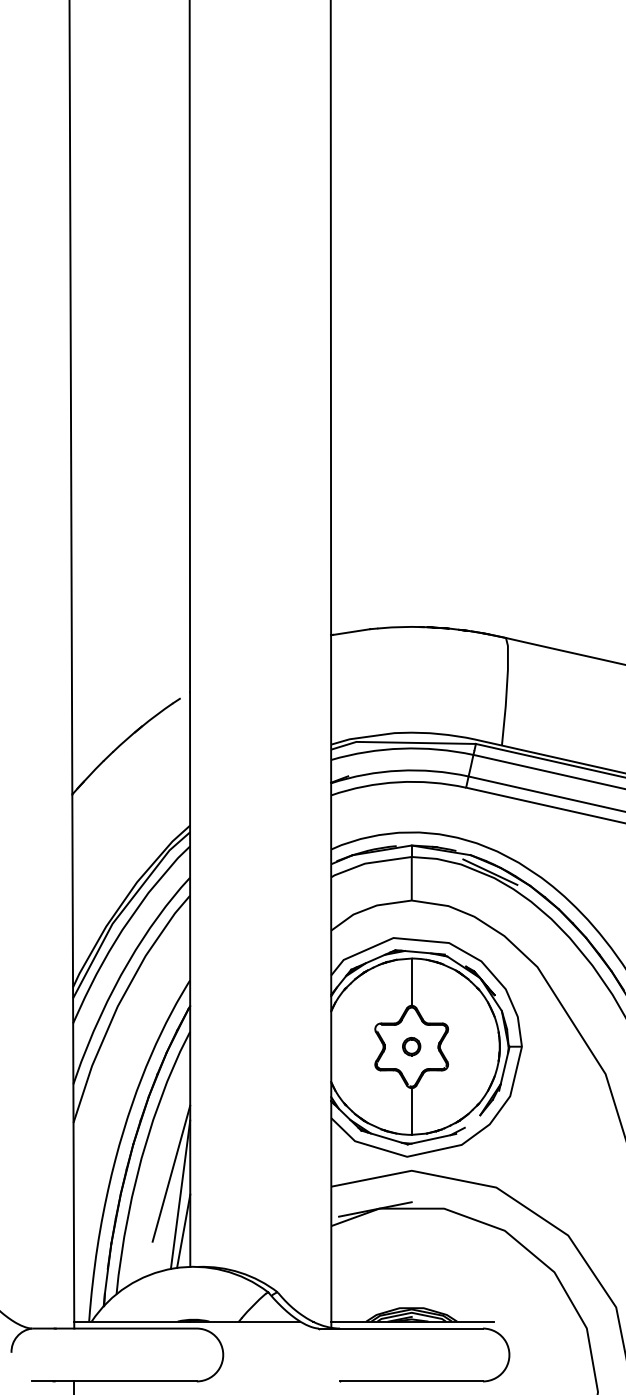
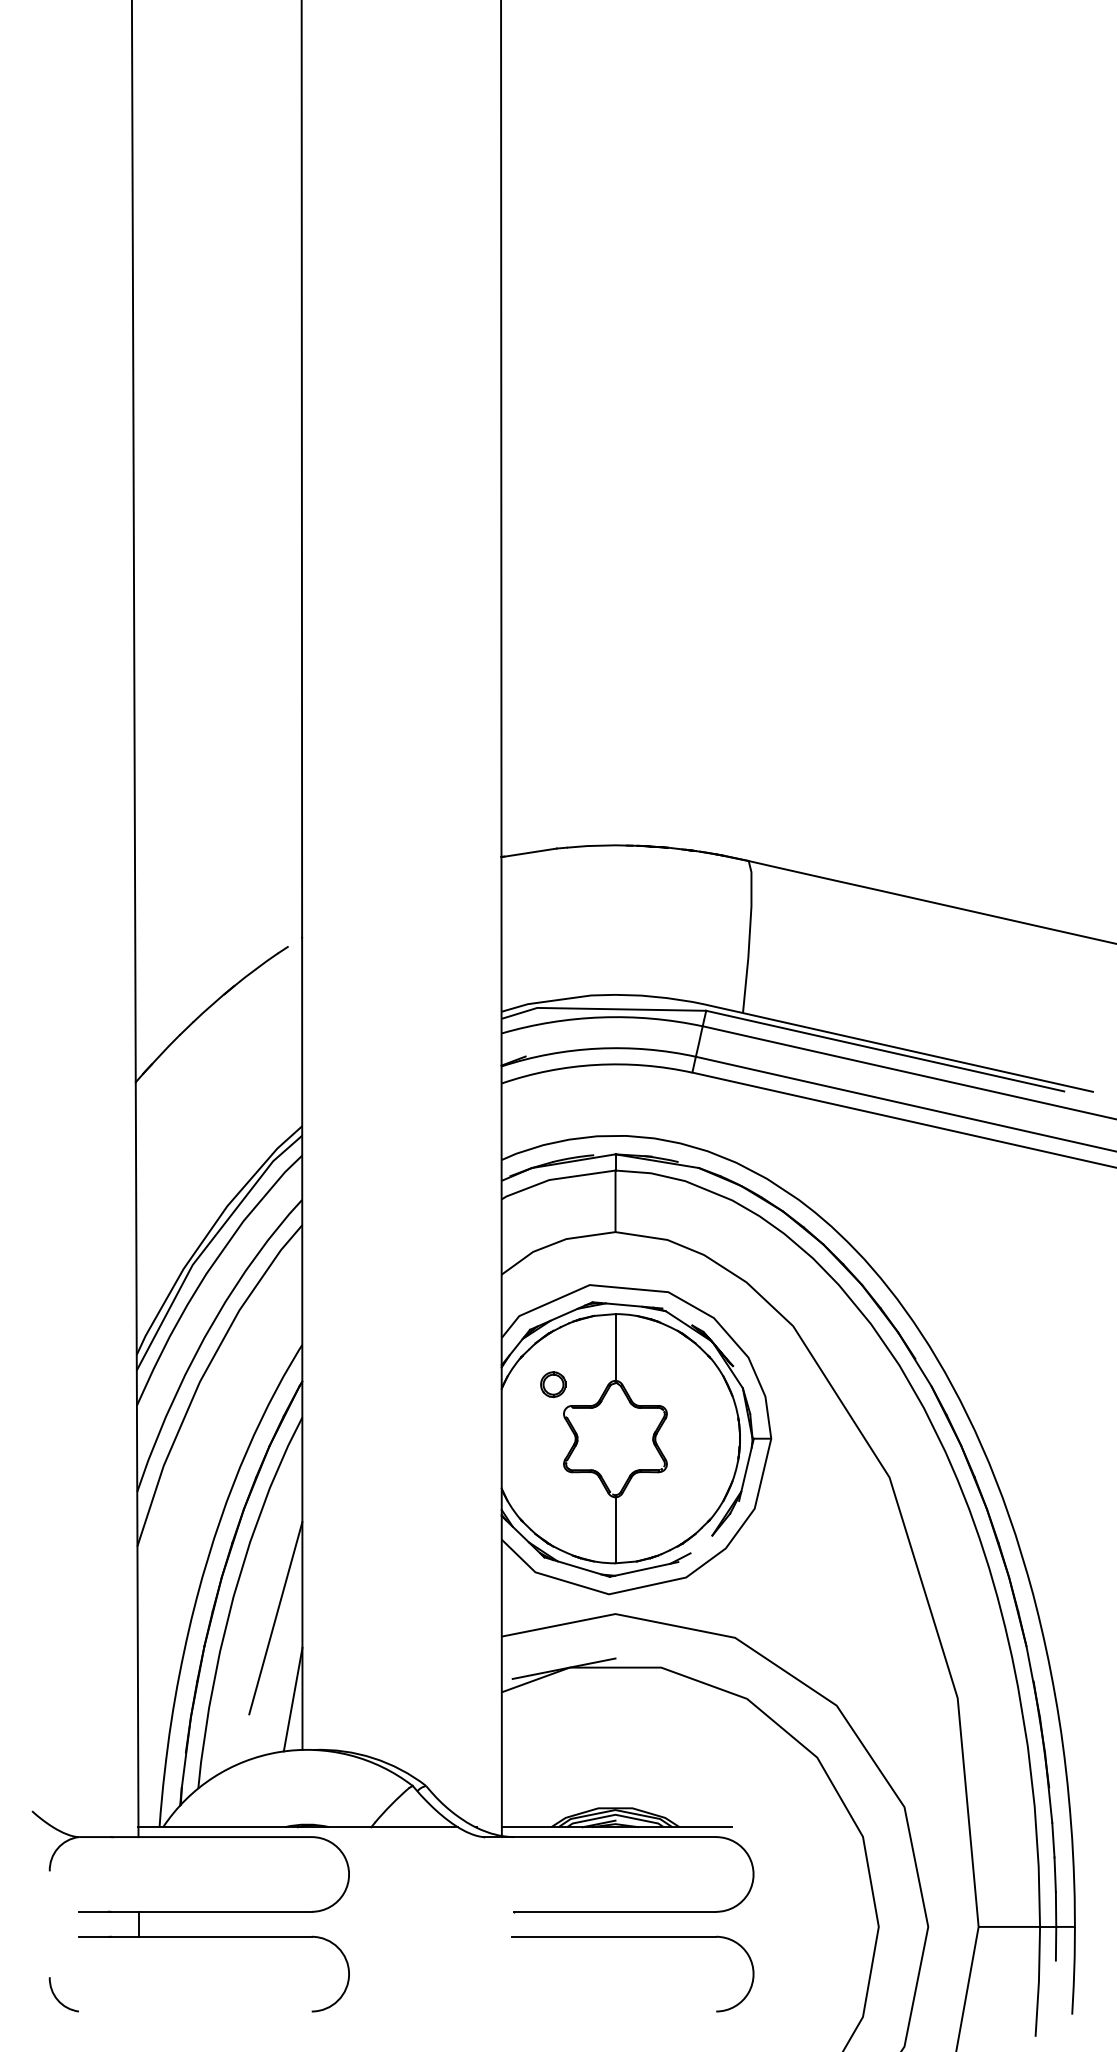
line: (490, 872) -> (726, 1192), removed
part: (411, 1046) -> (553, 1384), moved
line: (180, 1194) -> (288, 1647), removed

